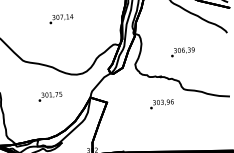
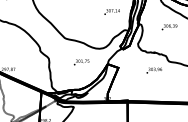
text: (60, 18) -> (111, 11), moved
text: (182, 52) -> (169, 27), moved

